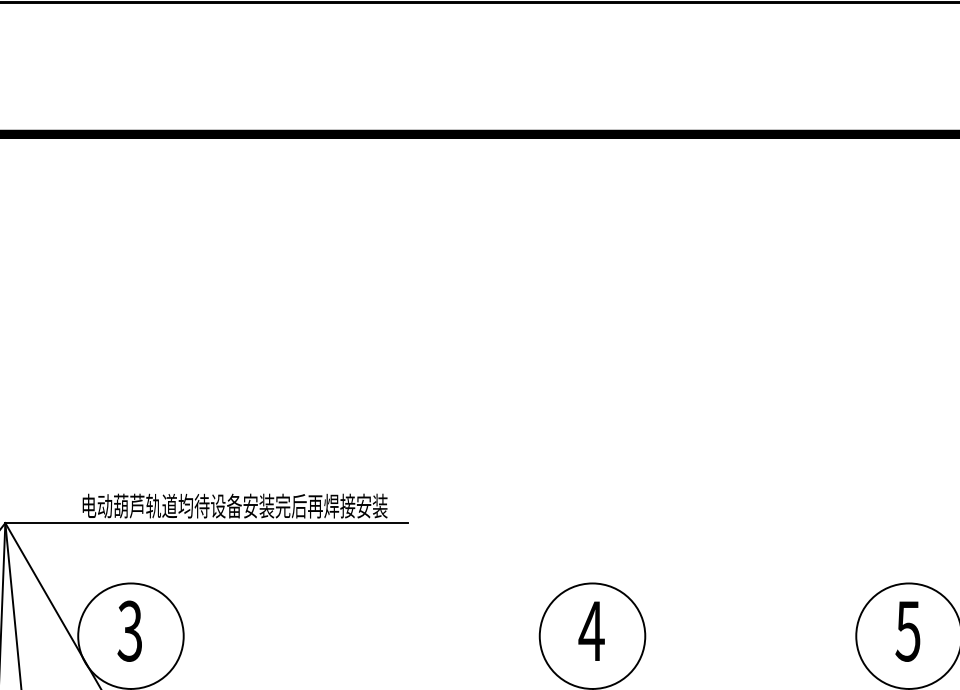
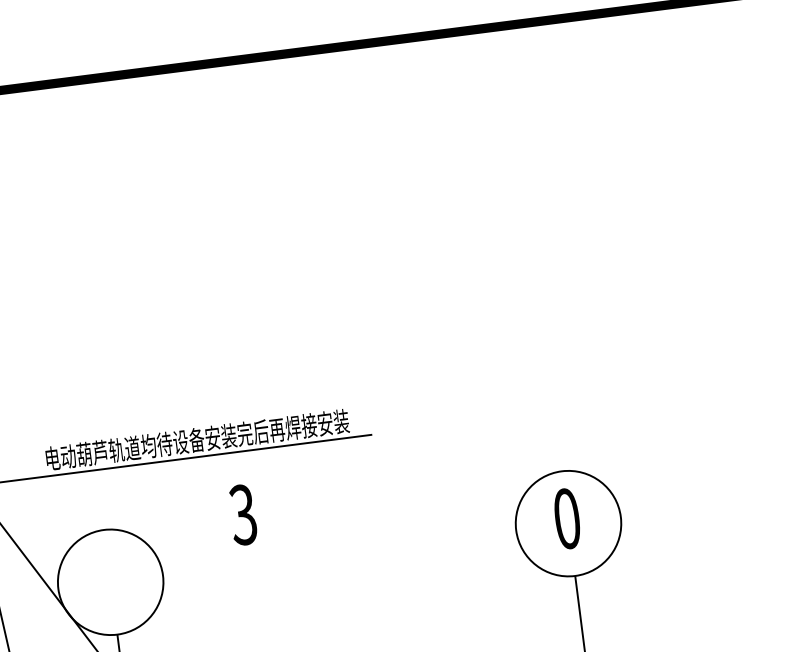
text: (129, 630) -> (242, 514), moved
text: (591, 630) -> (566, 518), 4 -> 0

